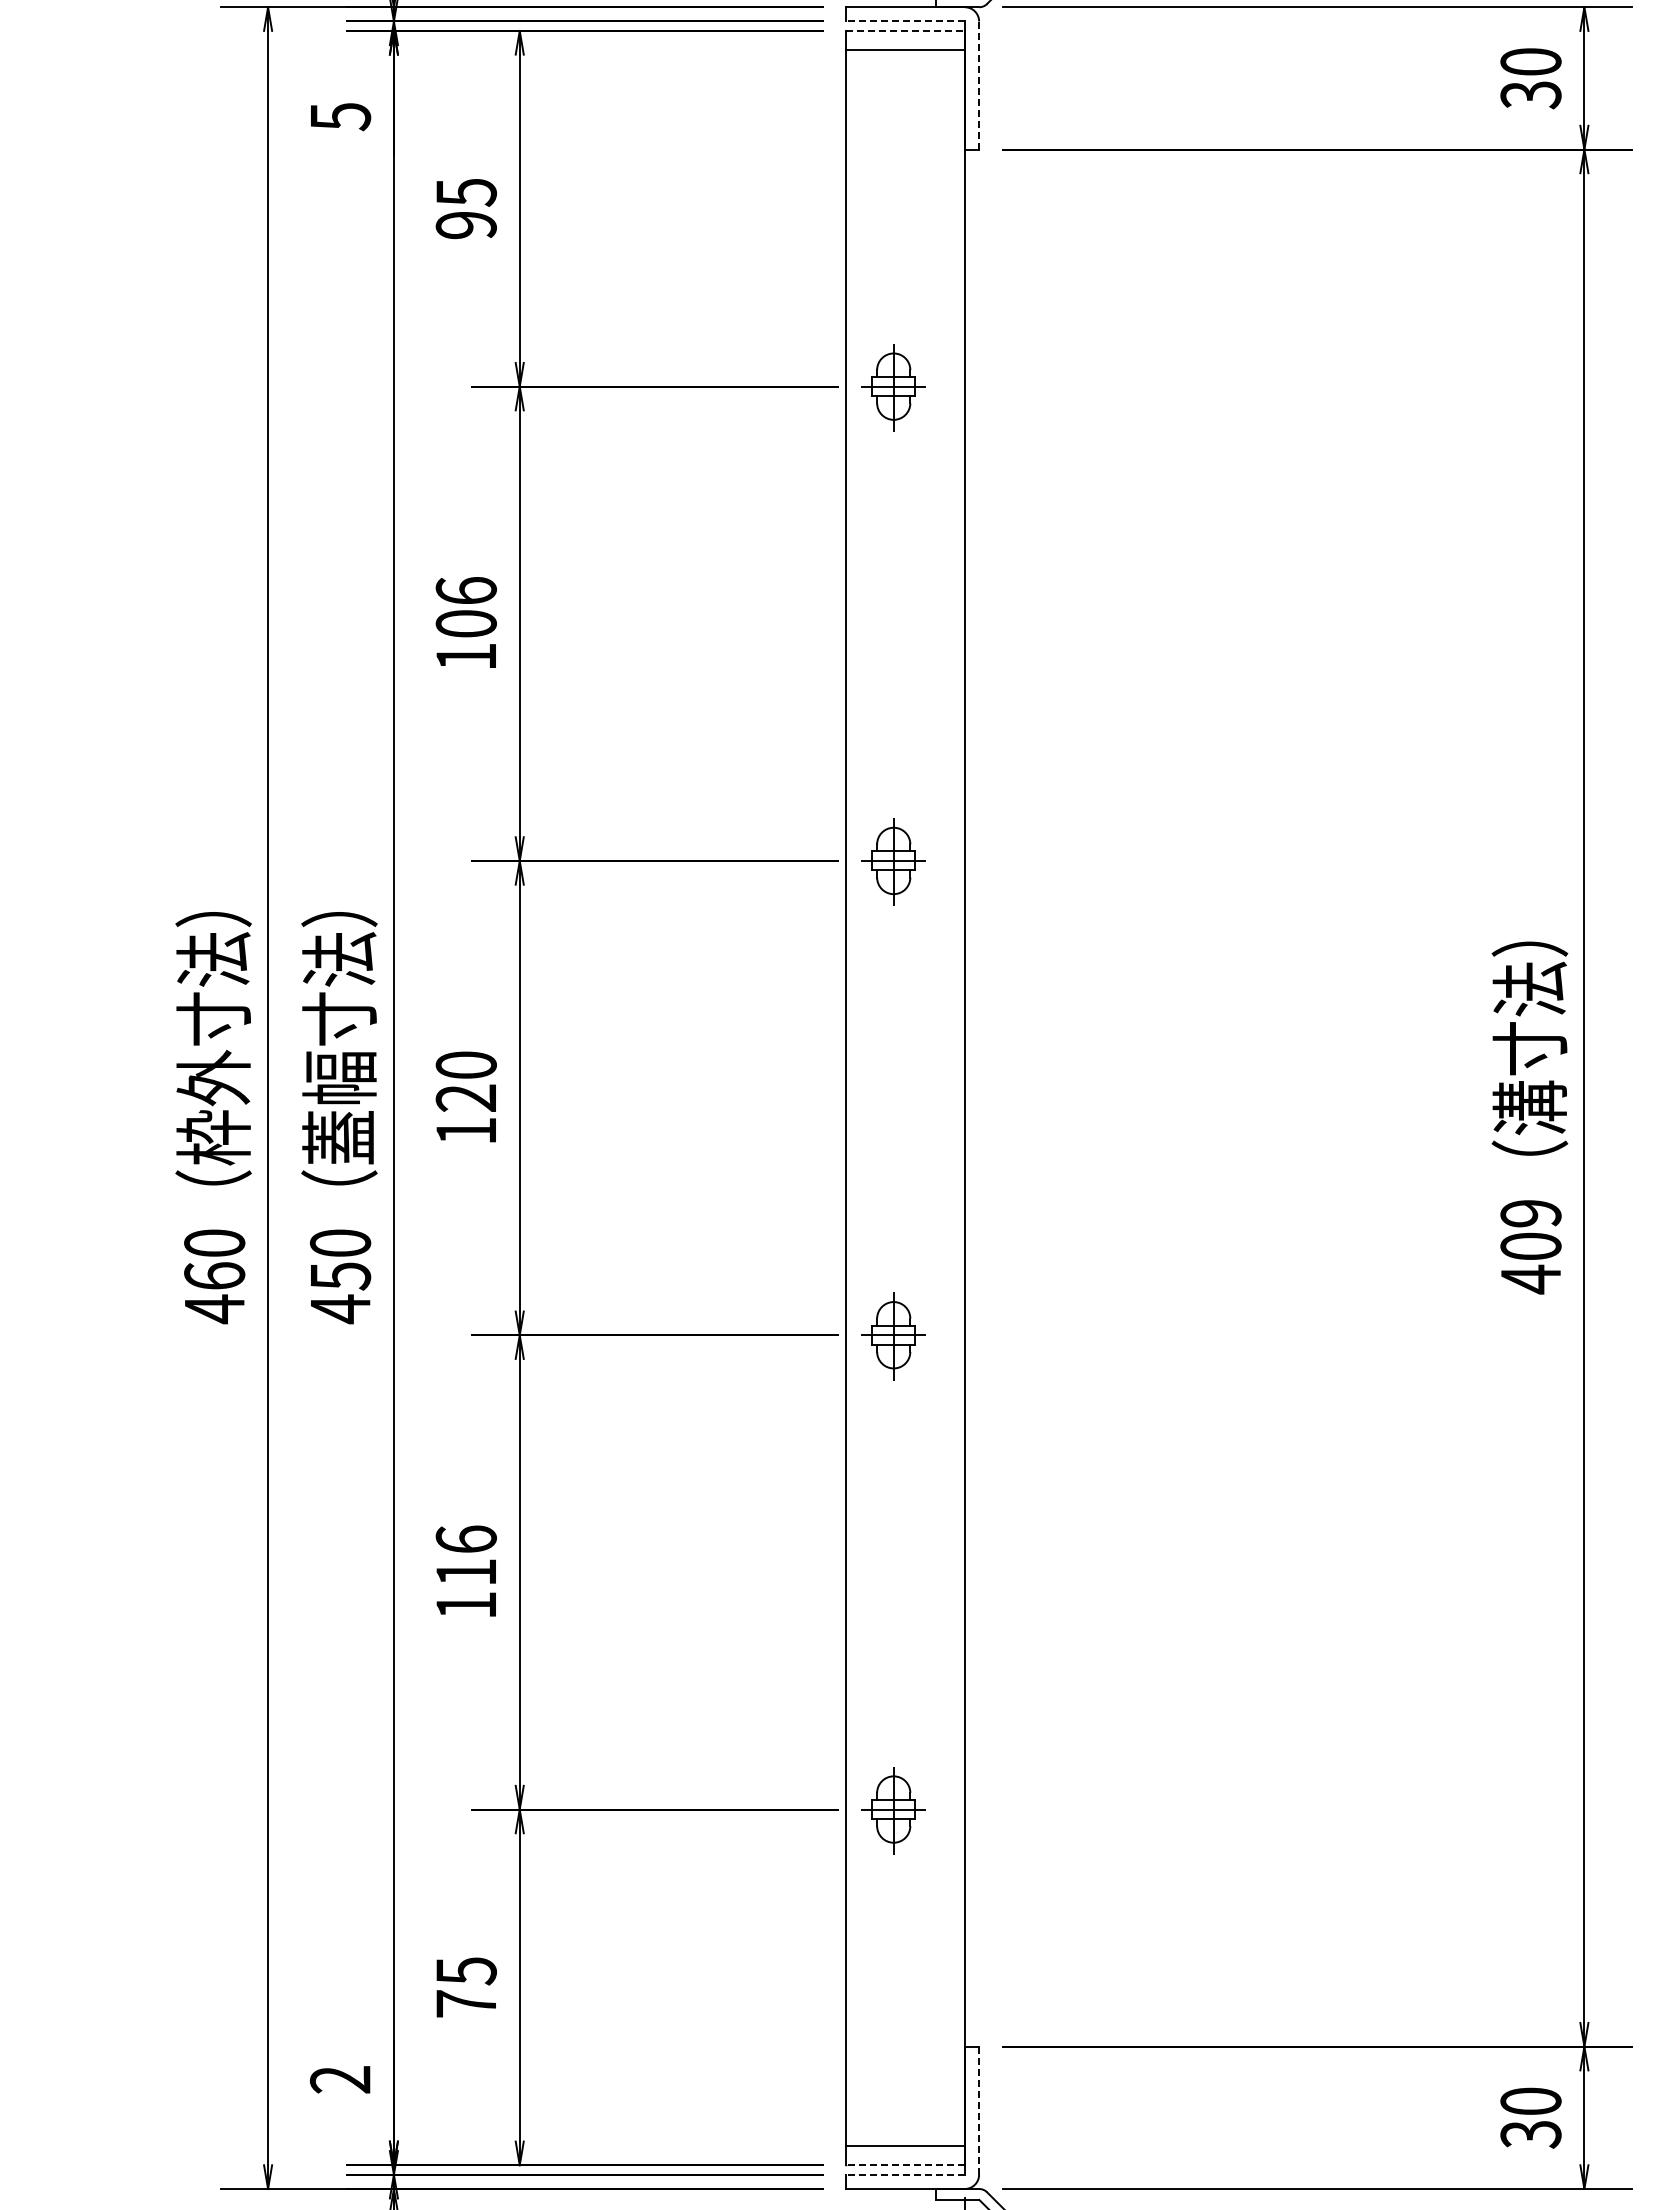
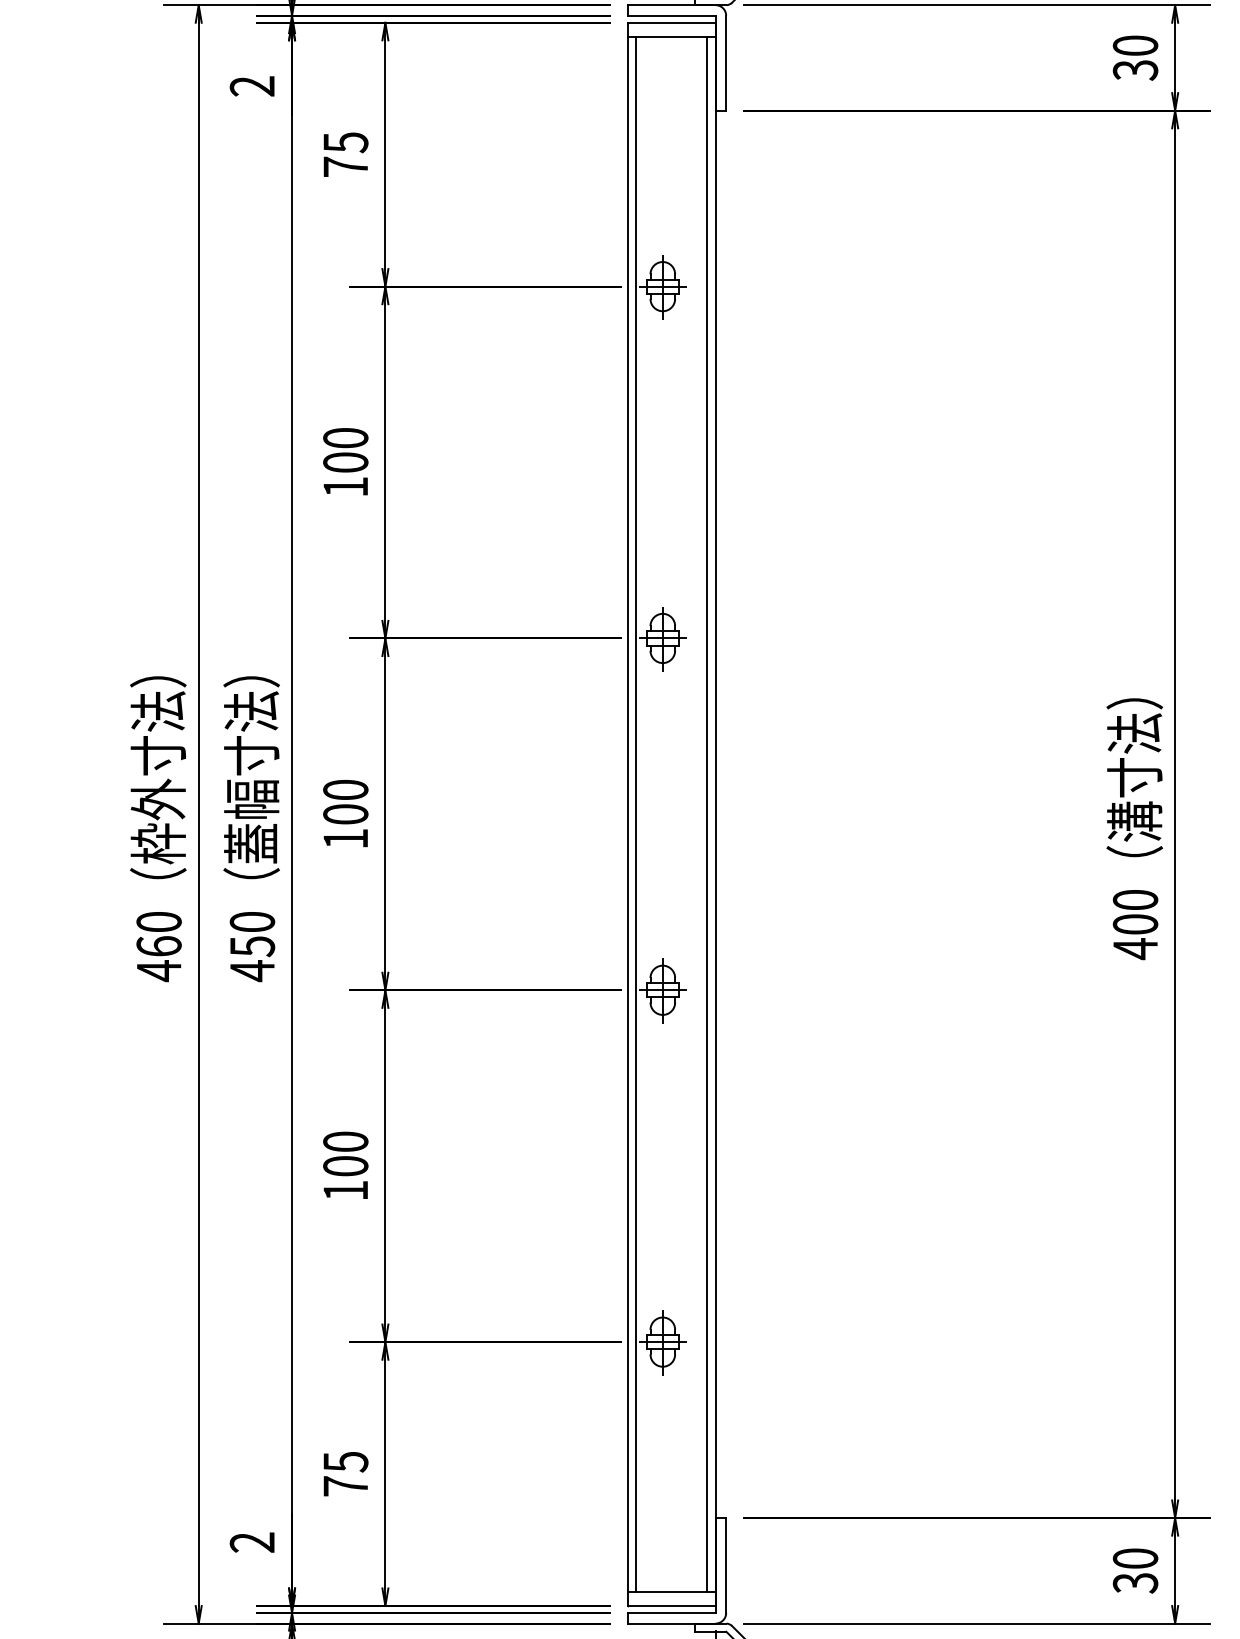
line: (905, 21) -> (671, 15), dashed -> solid
line: (906, 30) -> (672, 22), dashed -> solid
line: (979, 84) -> (726, 62), dashed -> solid
text: (340, 117) -> (252, 86), 5 -> 2
text: (465, 225) -> (345, 167), 95 -> 75
text: (465, 590) -> (345, 437), 106 -> 100
text: (465, 1097) -> (345, 813), 120 -> 100
line: (858, 1097) -> (636, 813), added
line: (953, 1097) -> (707, 813), added
text: (1530, 1213) -> (1135, 899), 409 -> 400
text: (465, 1555) -> (345, 1153), 116 -> 100
line: (979, 2111) -> (726, 1566), dashed -> solid
line: (905, 2165) -> (671, 1606), dashed -> solid
line: (905, 2174) -> (671, 1612), dashed -> solid

